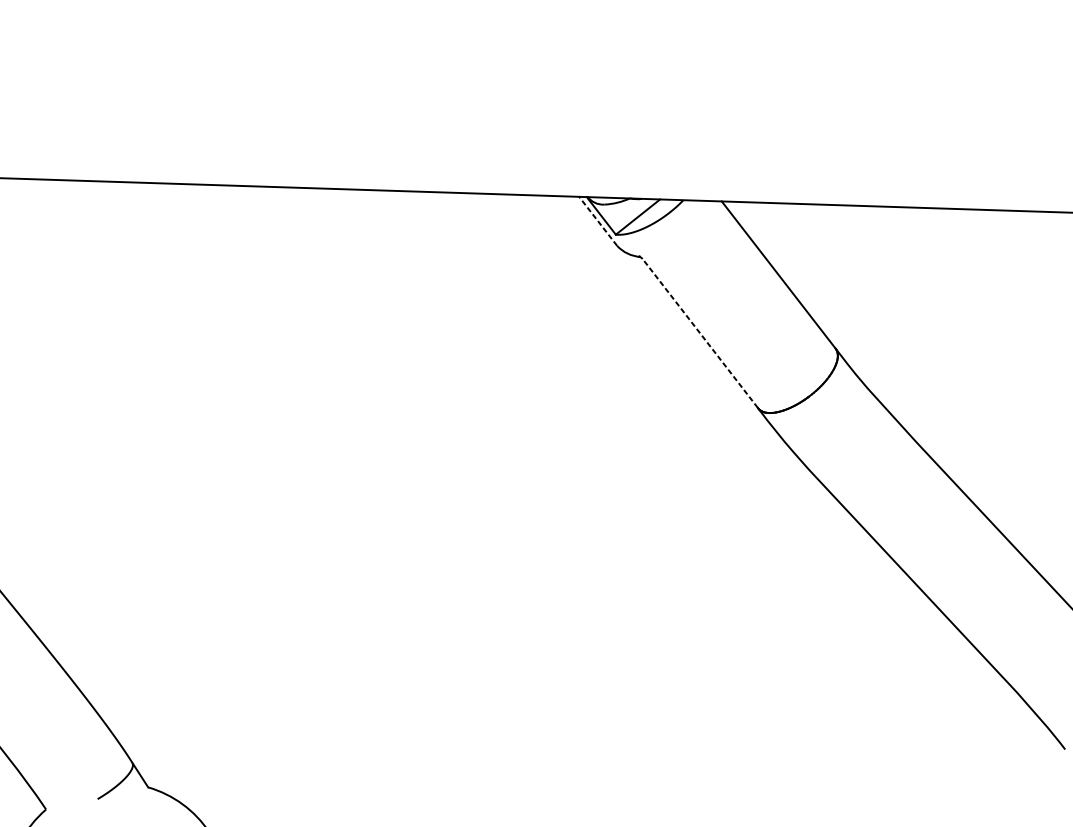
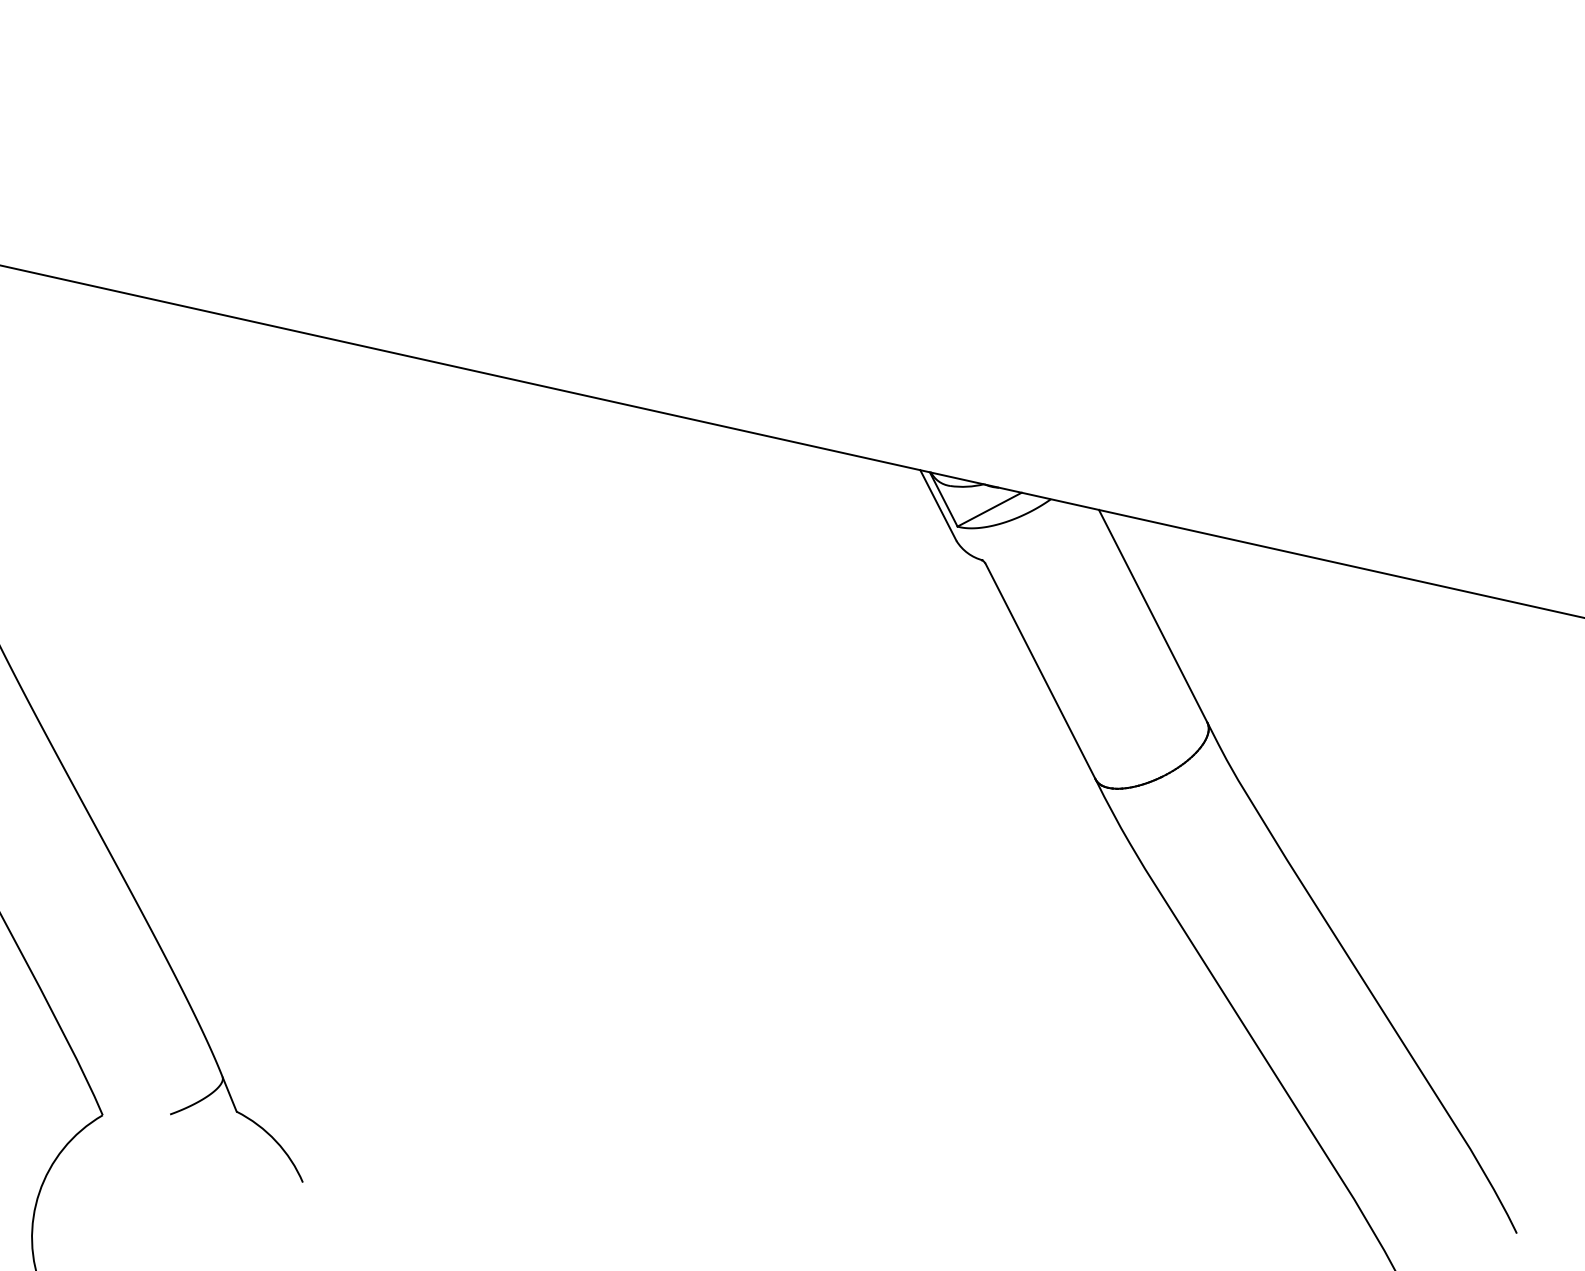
line: (598, 221) -> (938, 505), dashed -> solid
line: (700, 333) -> (1040, 671), dashed -> solid

